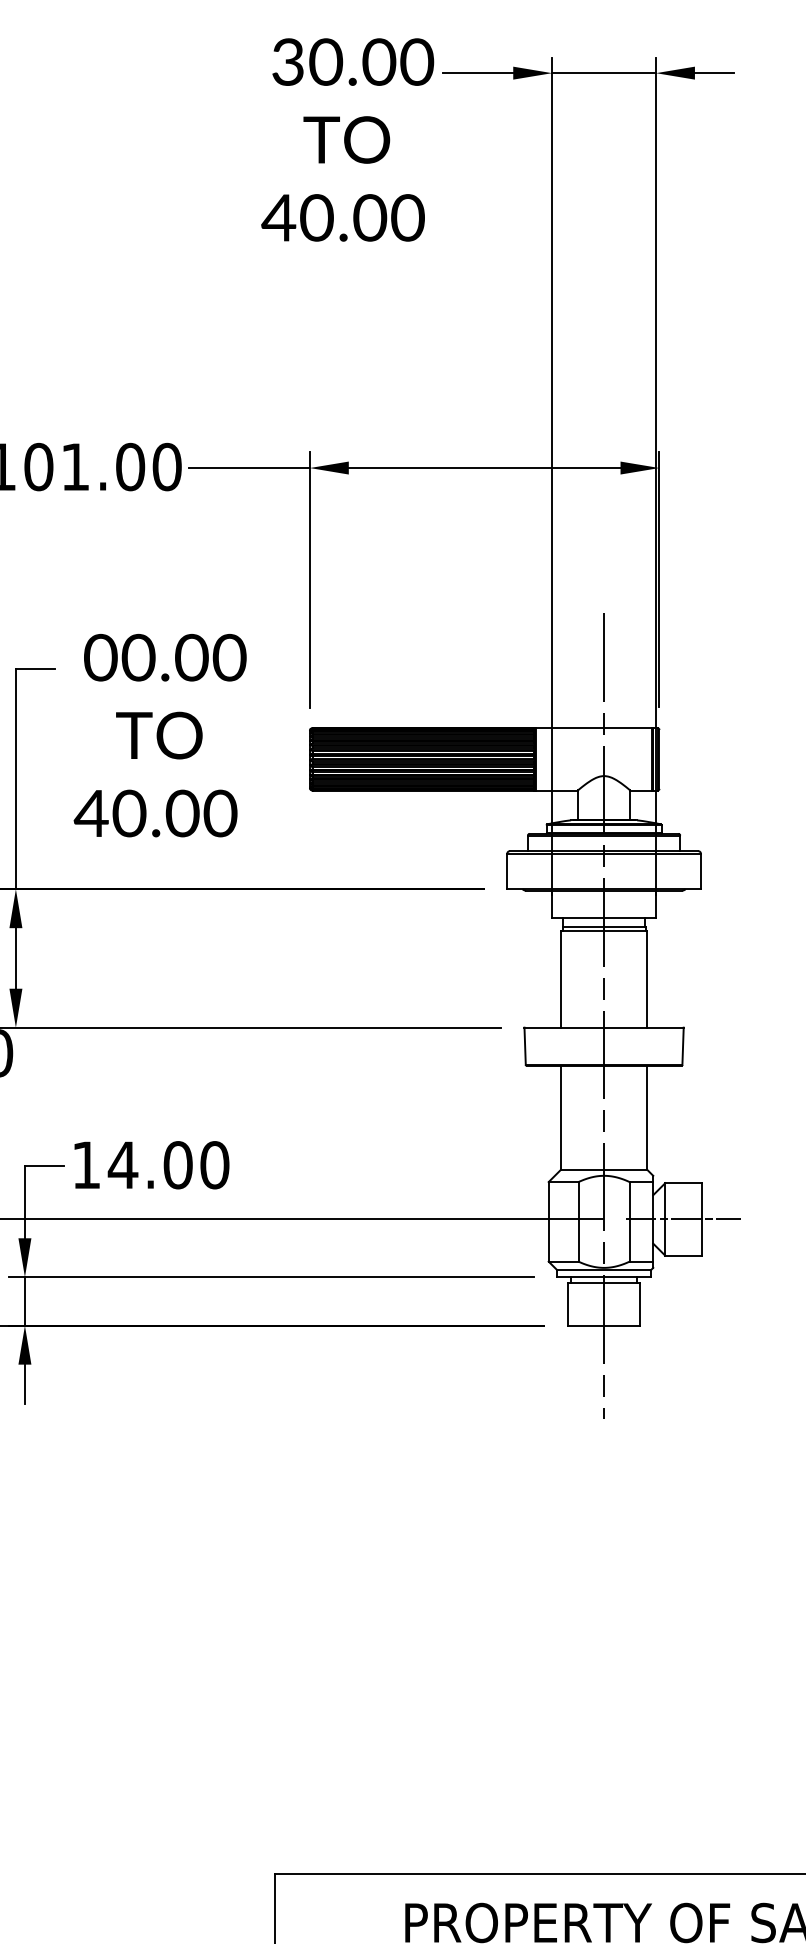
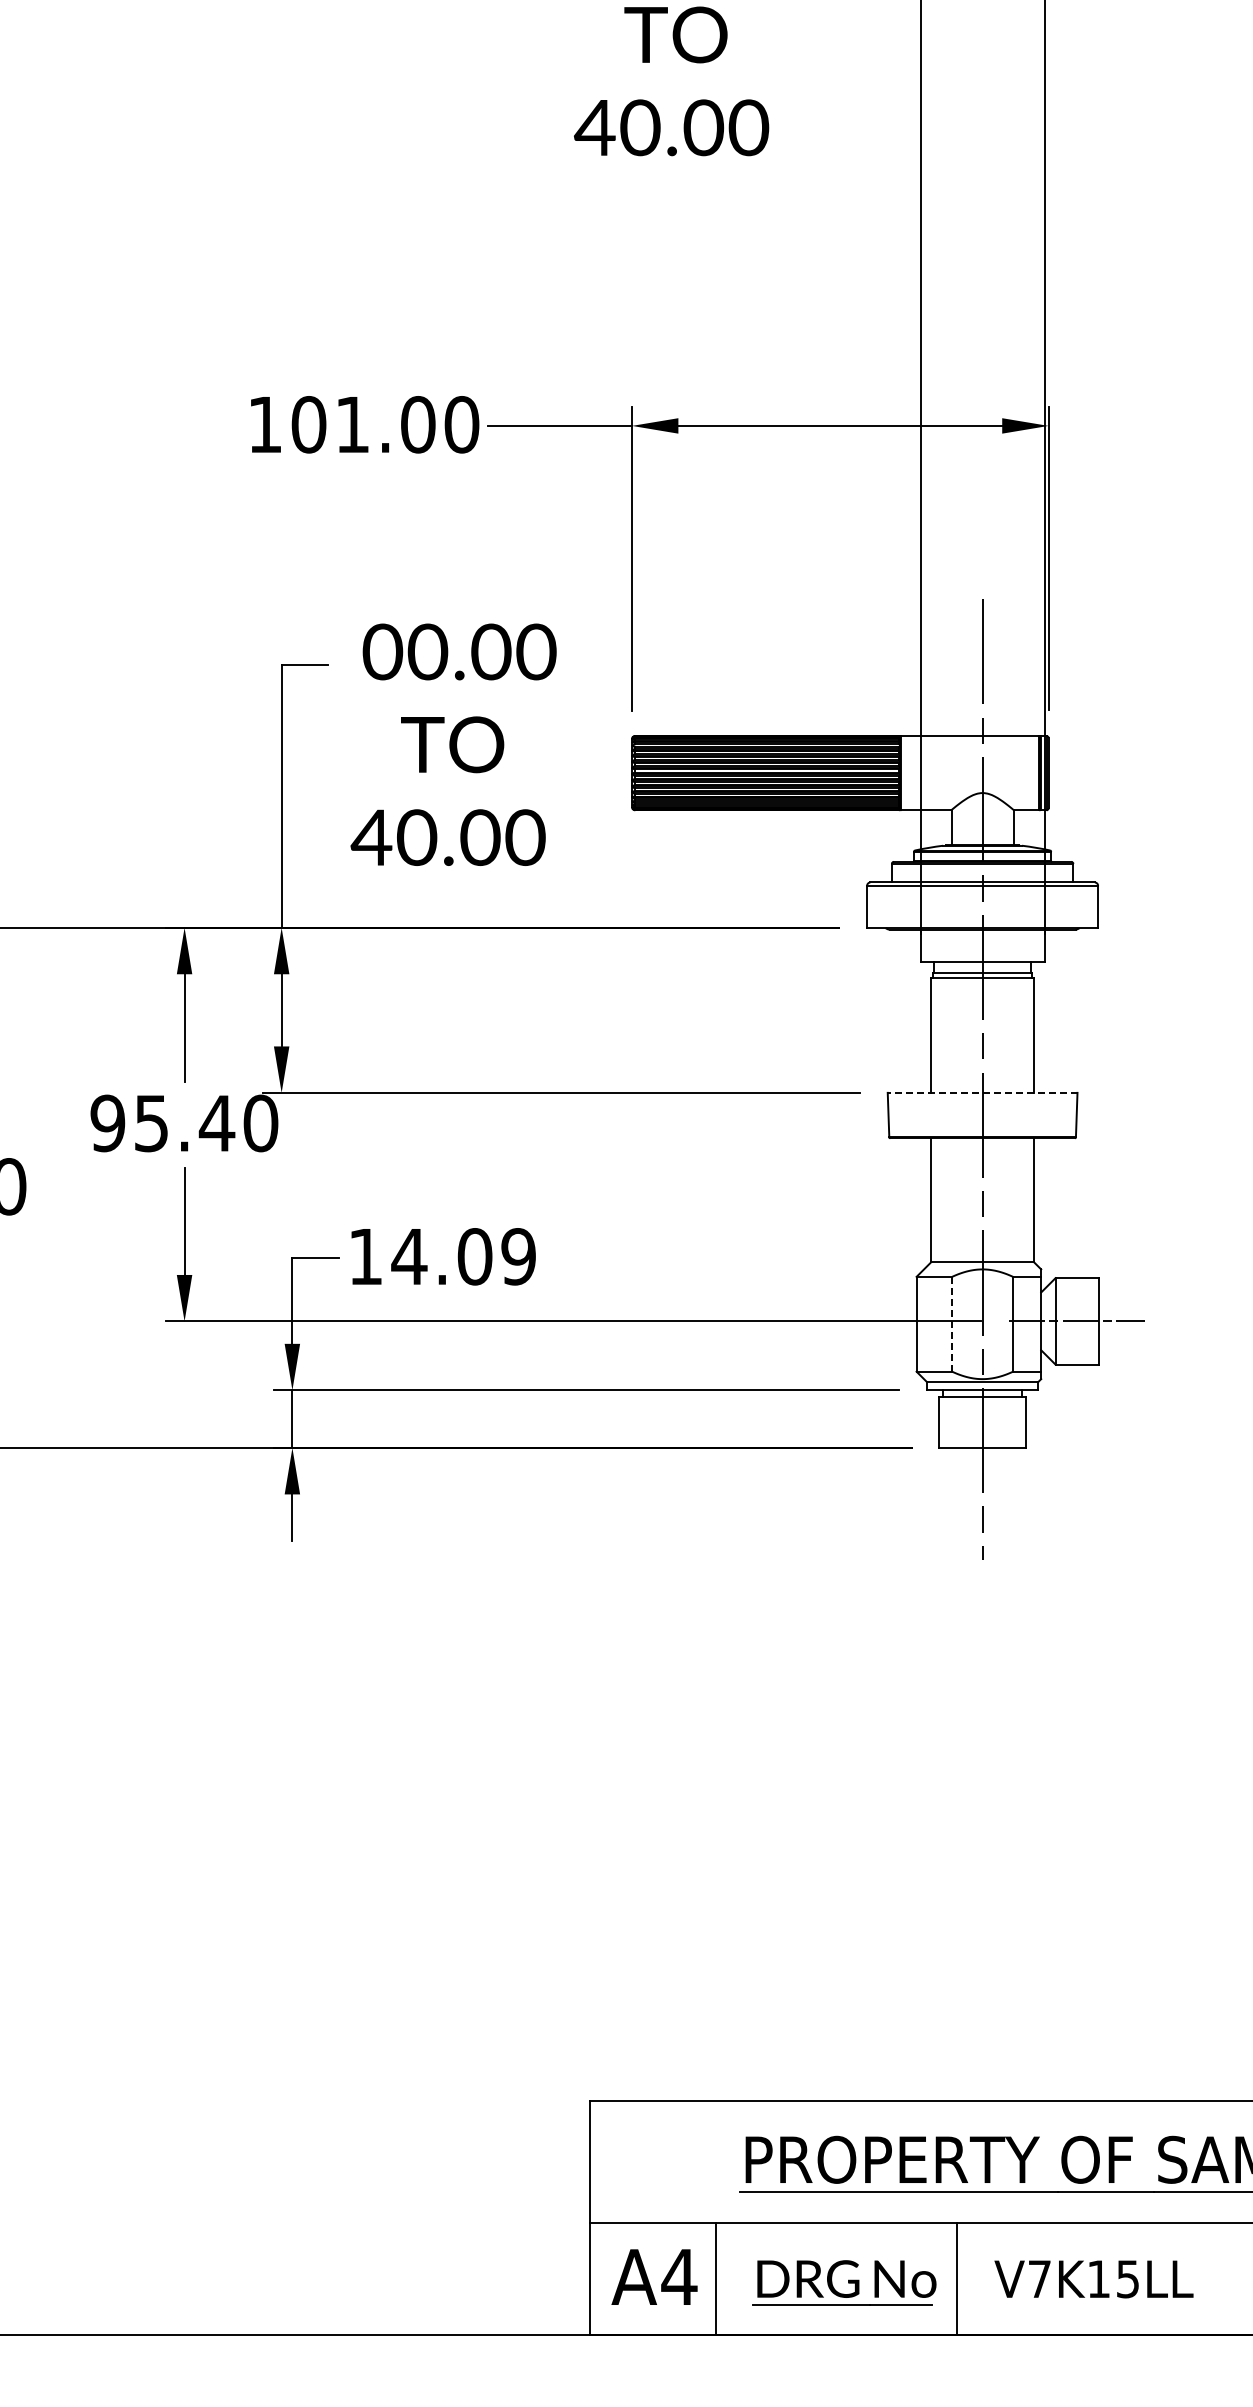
line: (603, 1027) -> (982, 1092), solid -> dashed
text: (214, 1164) -> (518, 1256), 14.00 -> 14.09
line: (578, 1221) -> (952, 1323), solid -> dashed

